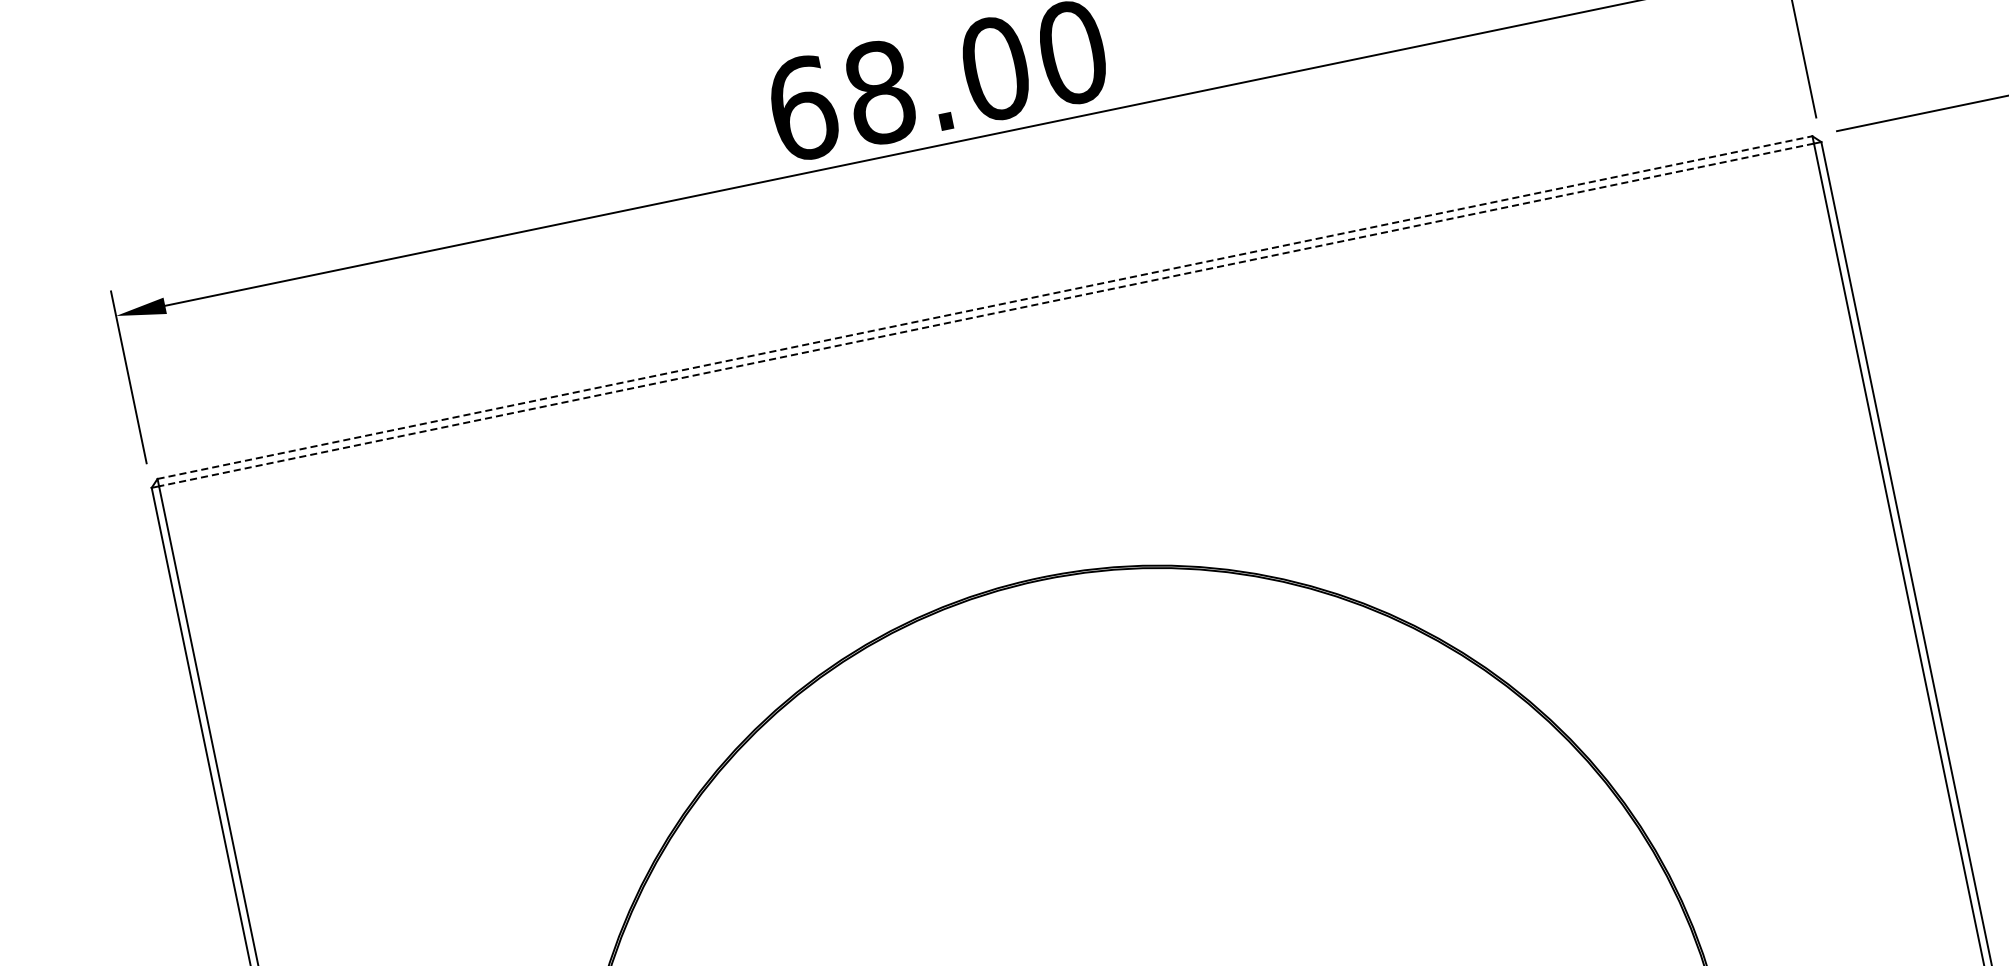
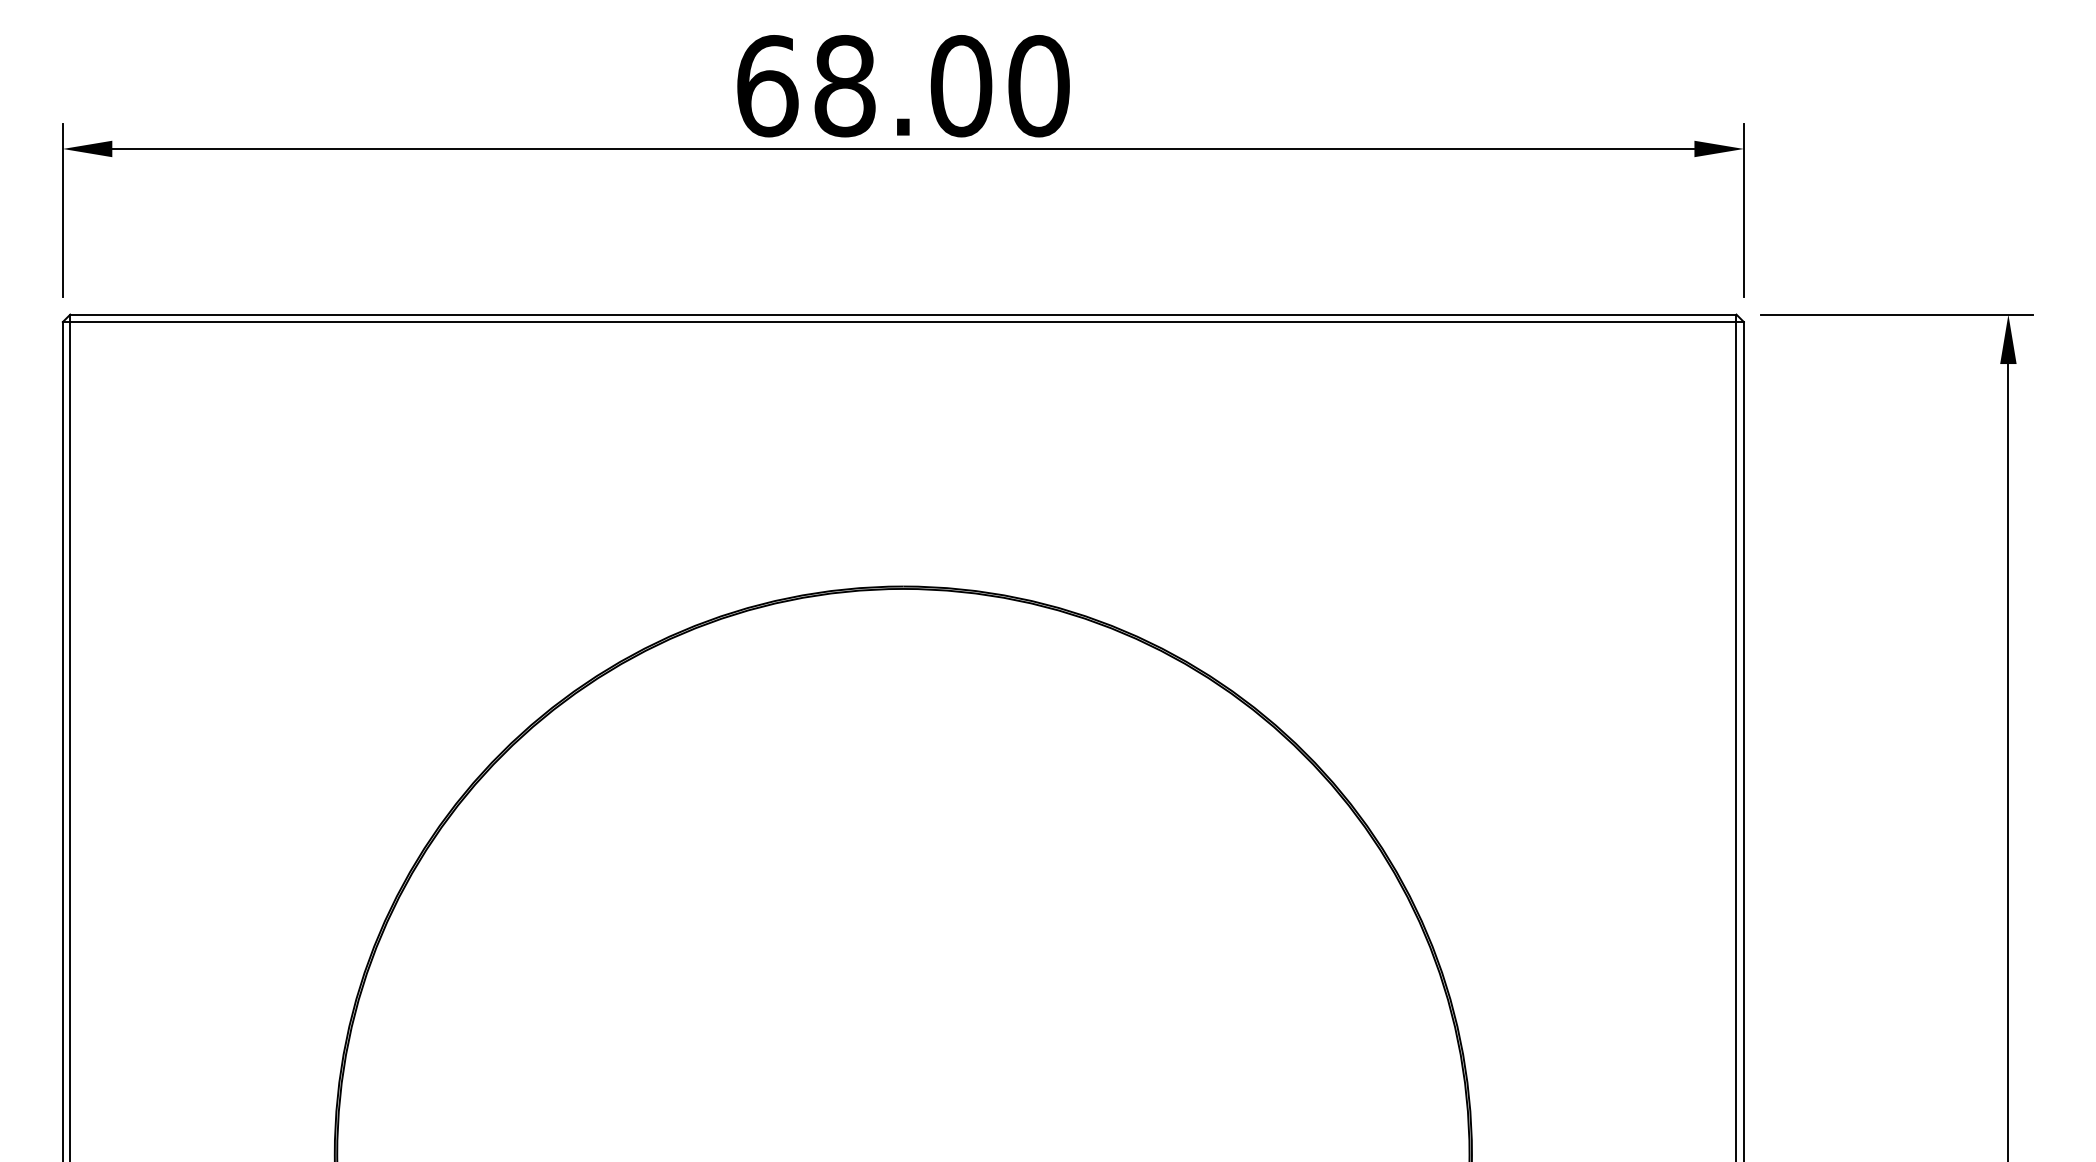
line: (985, 307) -> (903, 314), dashed -> solid
line: (985, 315) -> (902, 322), dashed -> solid

